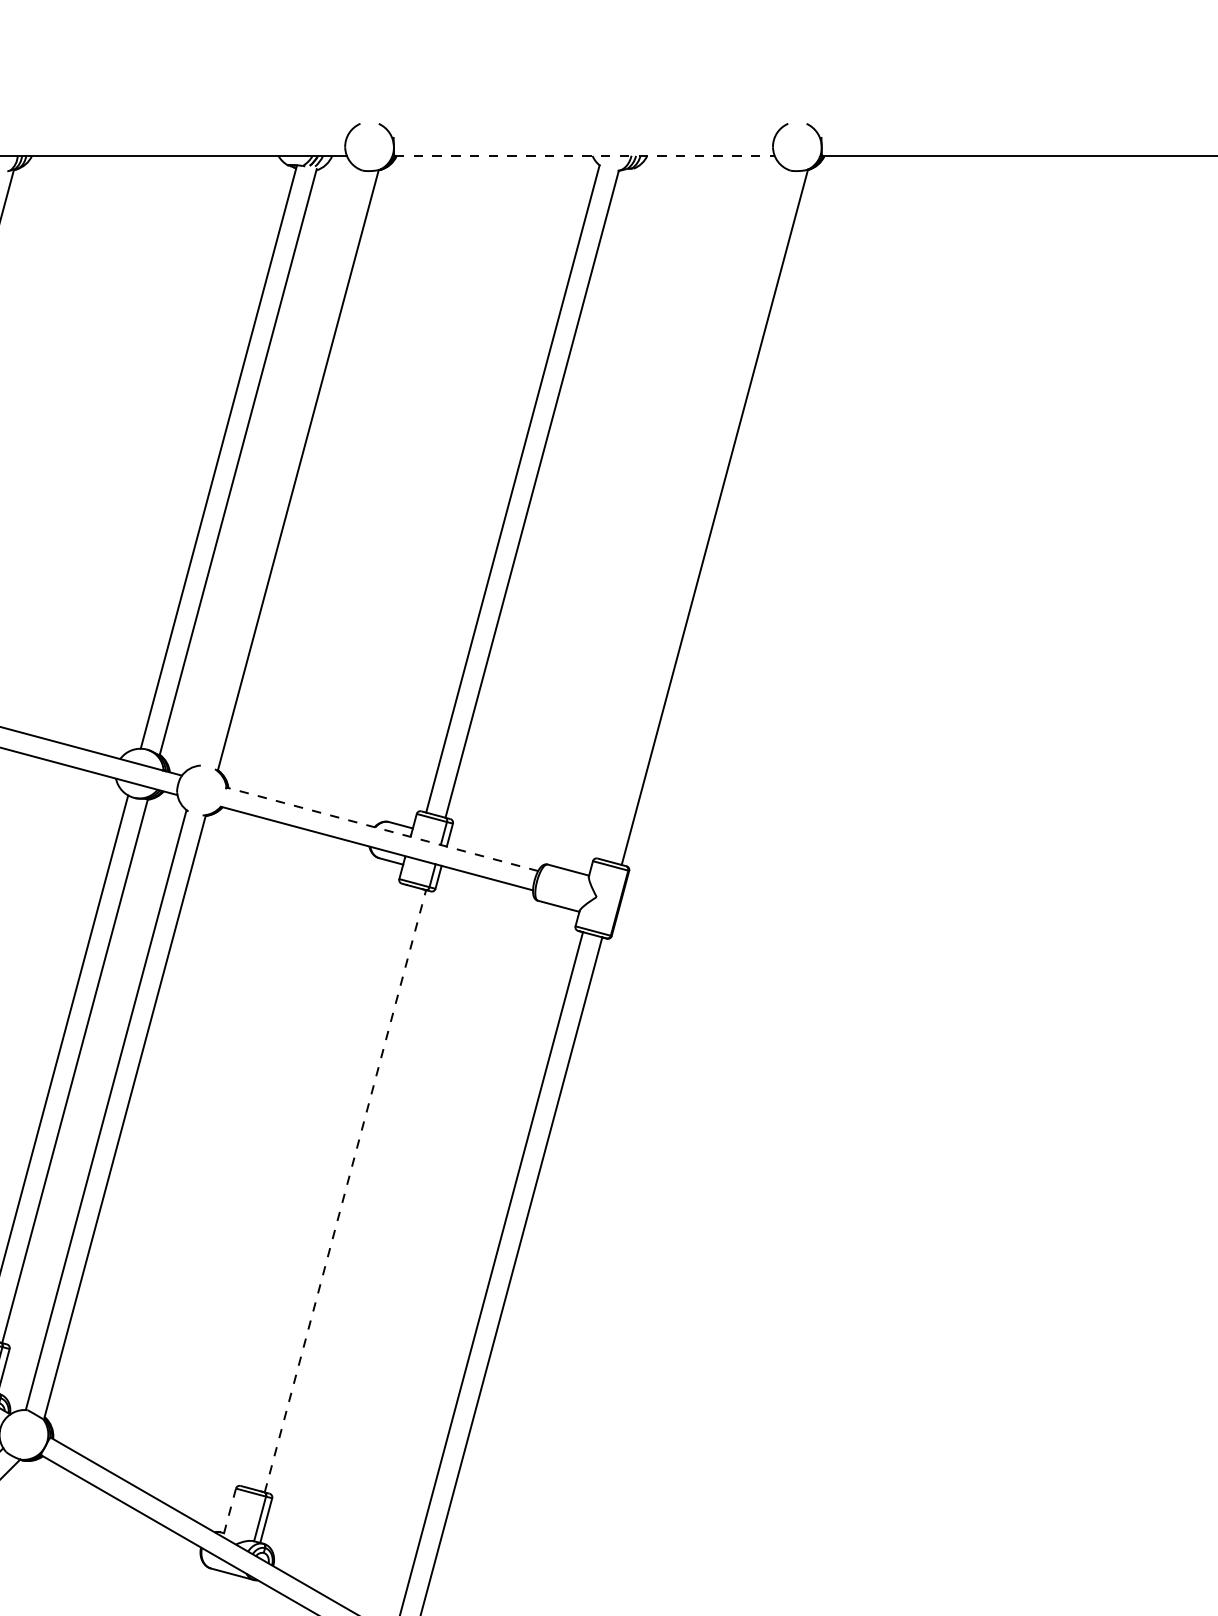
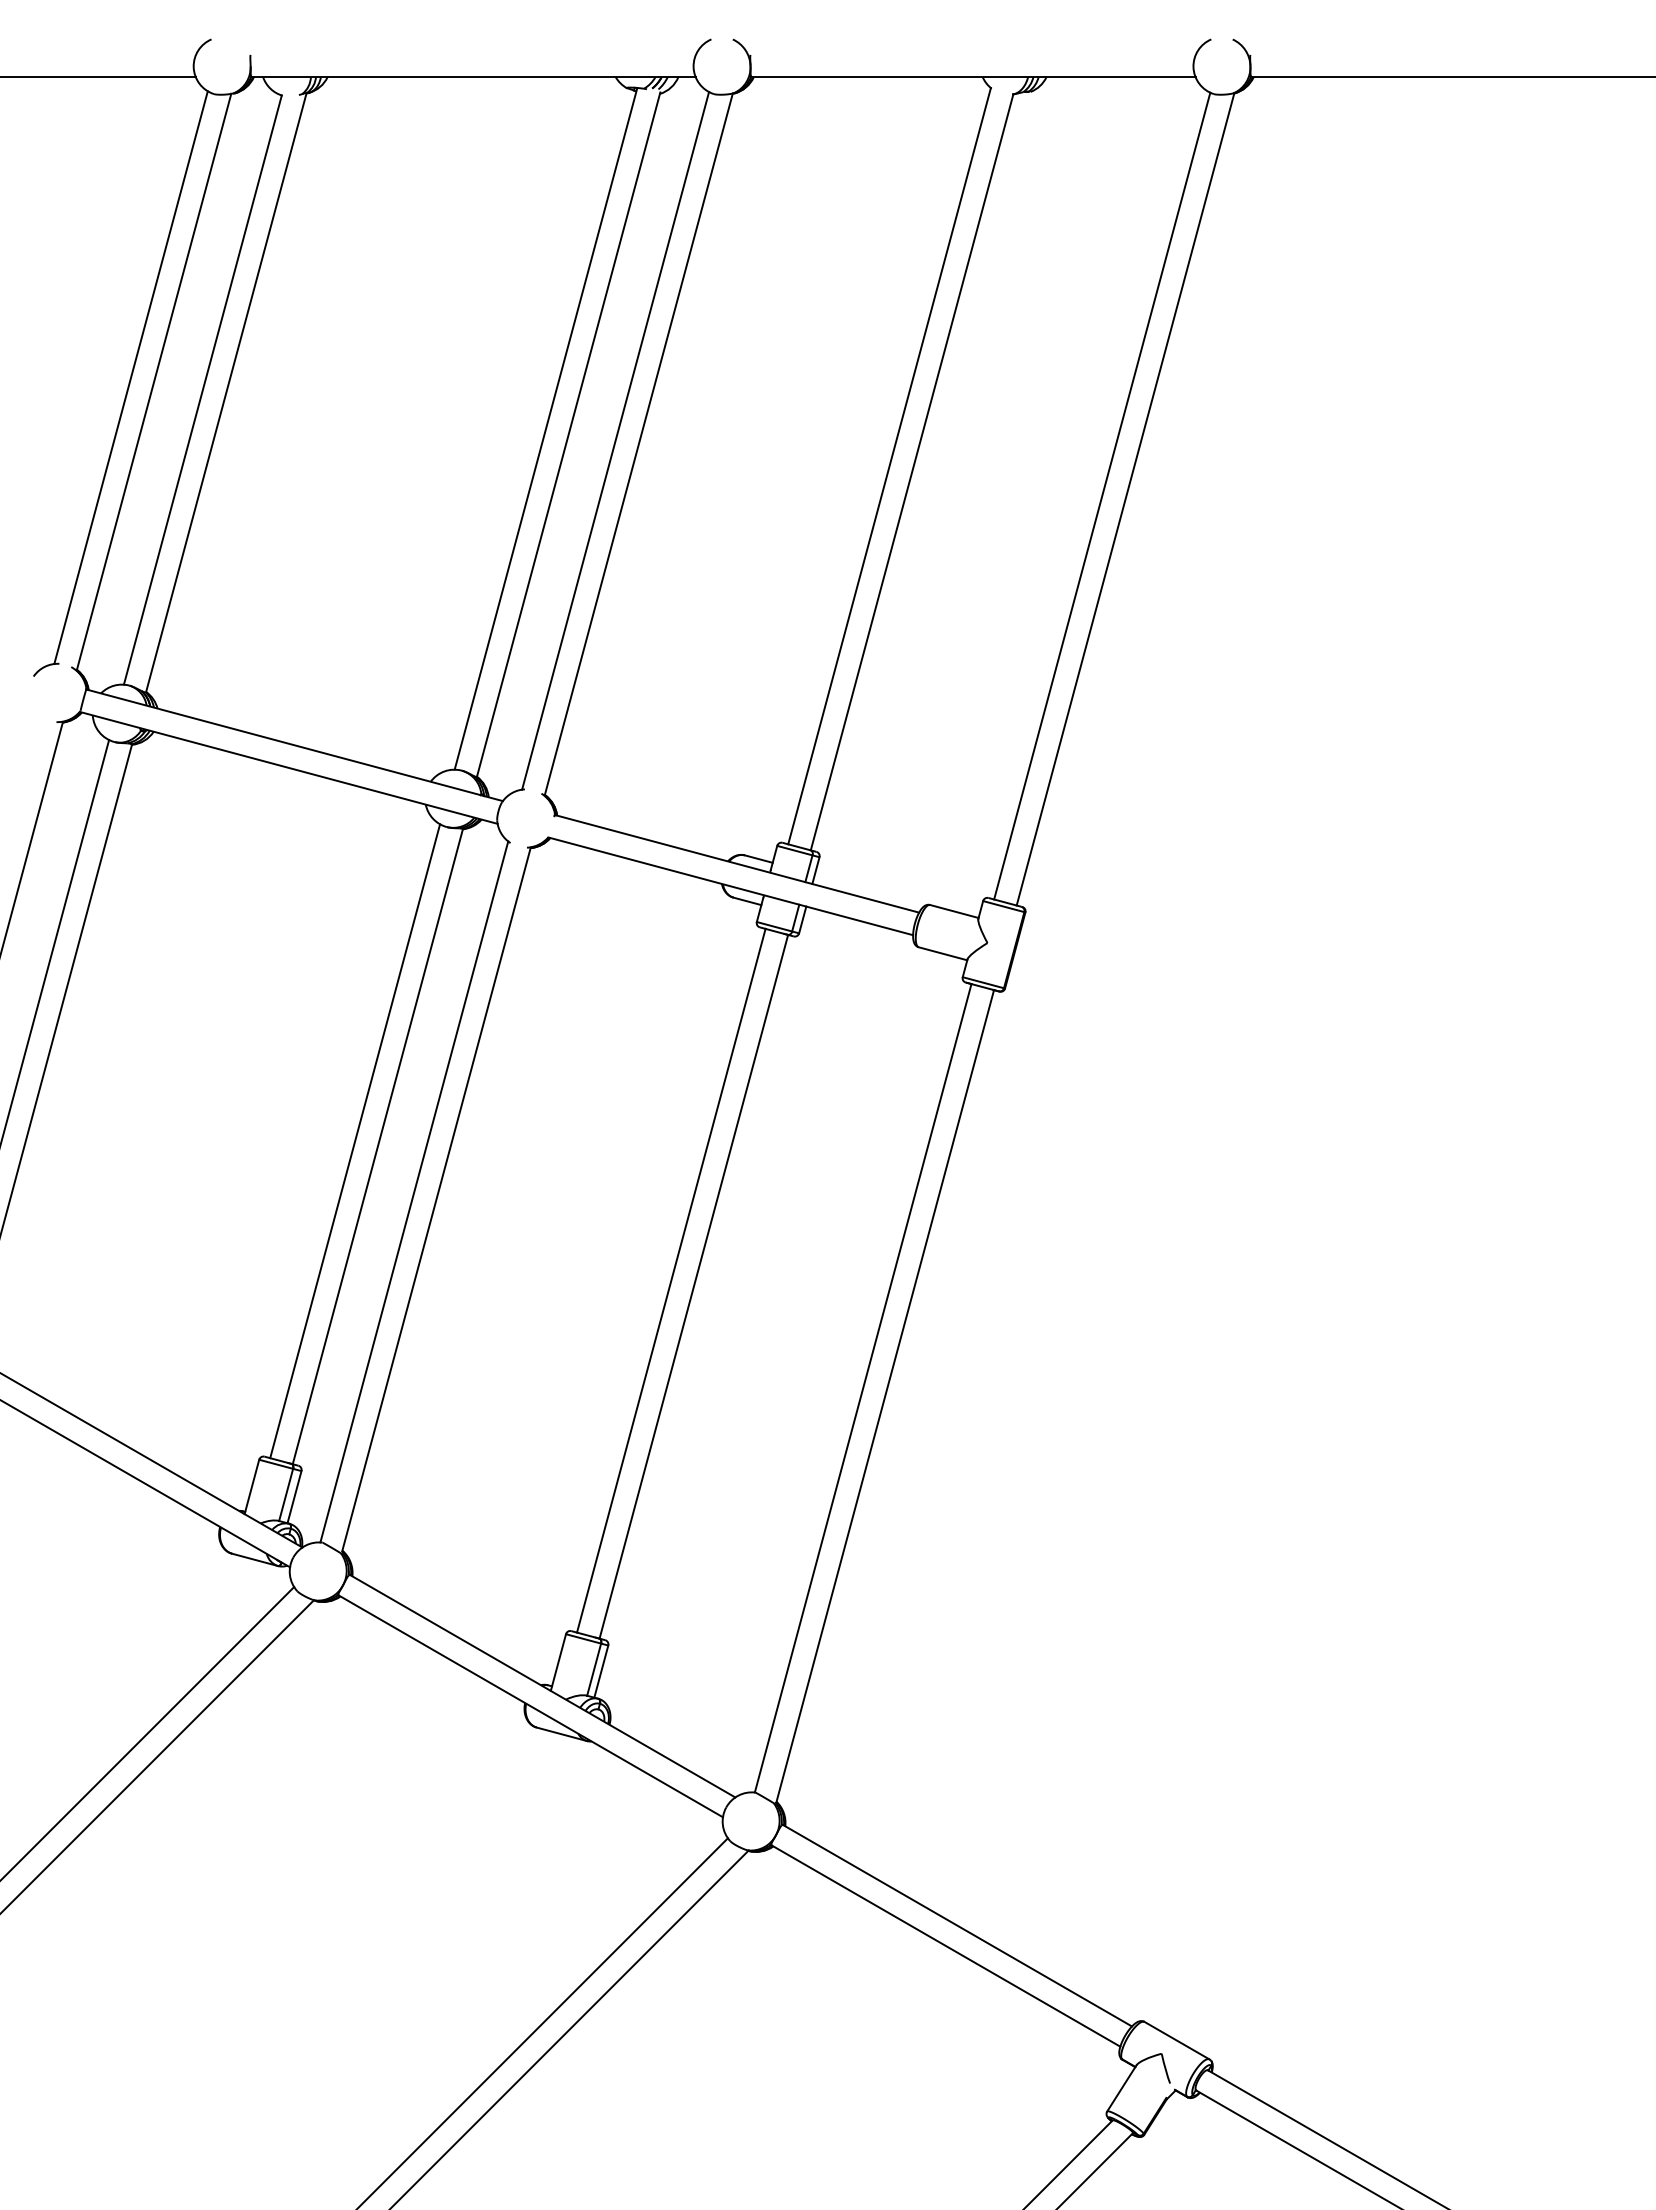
line: (584, 156) -> (973, 77), dashed -> solid
line: (278, 467) -> (615, 440), added
line: (695, 514) -> (1102, 495), added
line: (382, 829) -> (737, 863), dashed -> solid
line: (326, 1185) -> (671, 1280), added
line: (345, 1191) -> (693, 1286), dashed -> solid
line: (229, 1513) -> (558, 1663), dashed -> solid

